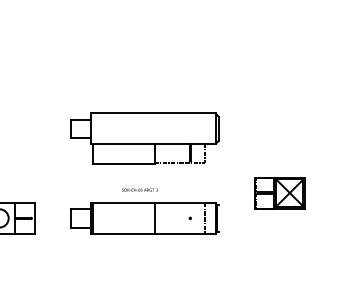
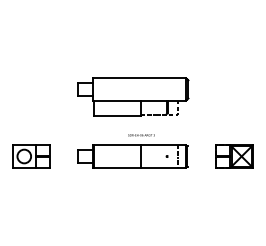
text: (140, 190) -> (141, 135), moved
part: (280, 193) -> (234, 156), moved

